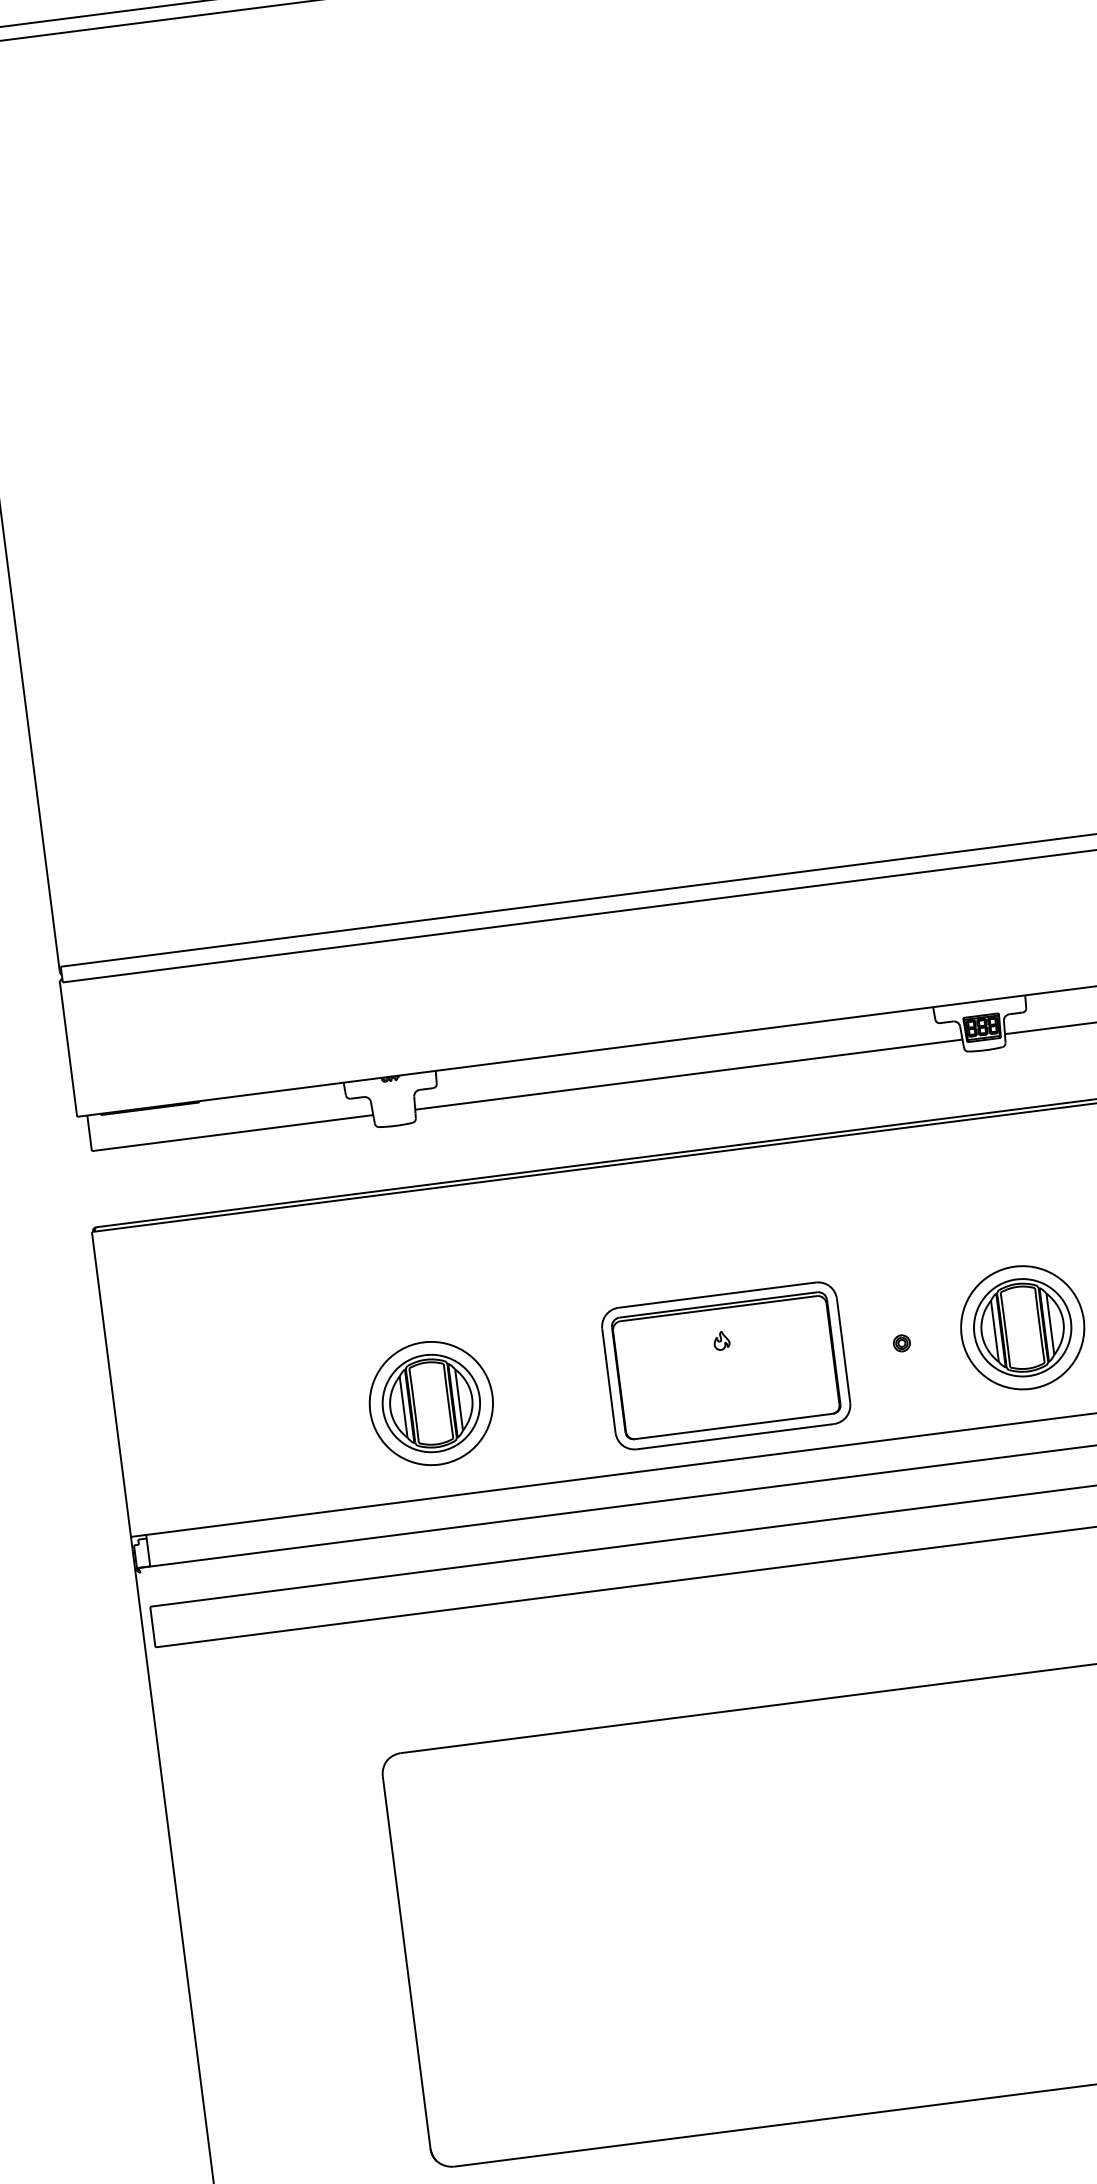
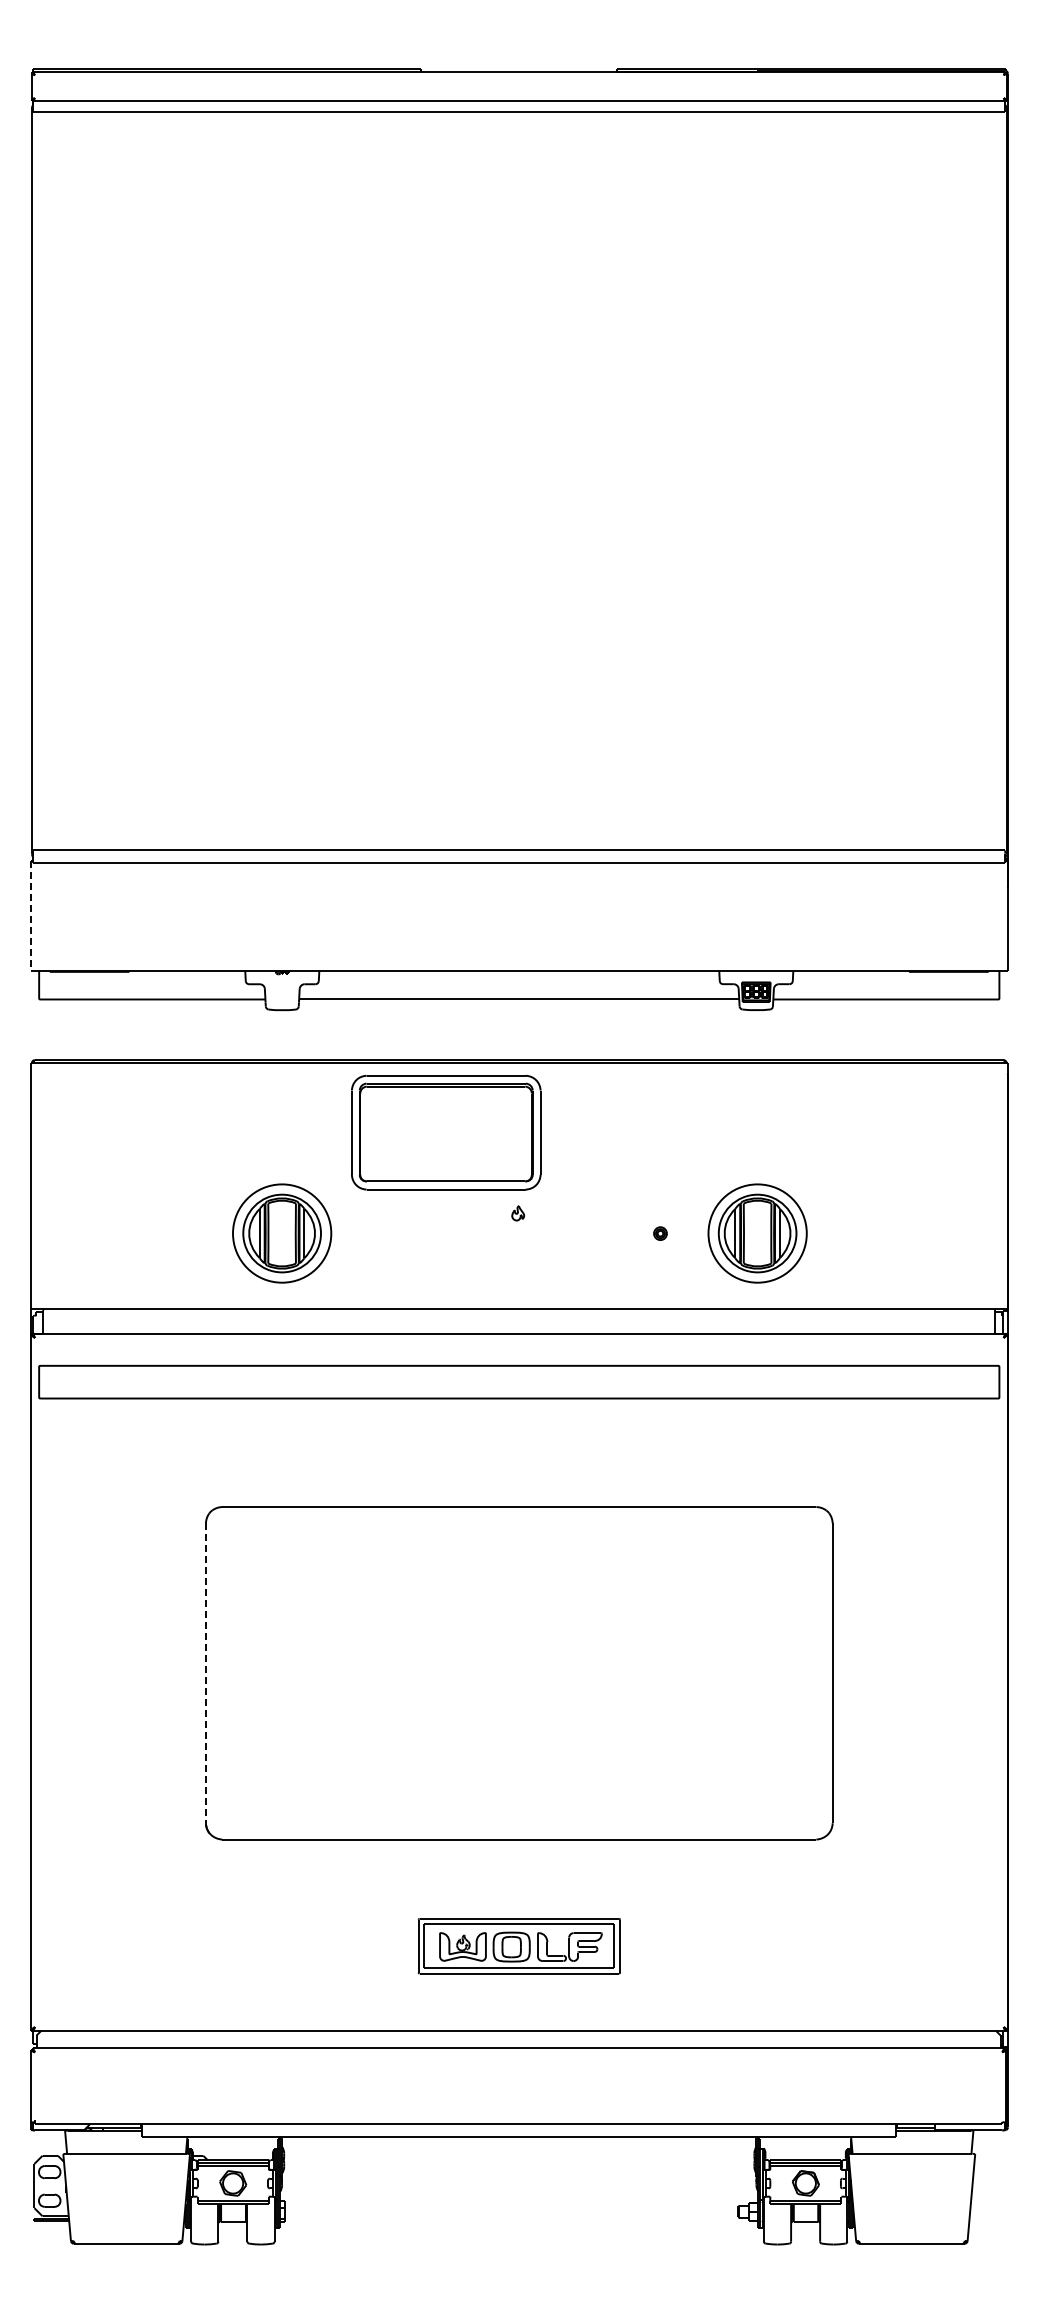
line: (67, 1049) -> (30, 916), solid -> dashed
part: (726, 1365) -> (446, 1132), moved
line: (406, 1962) -> (205, 1673), solid -> dashed

